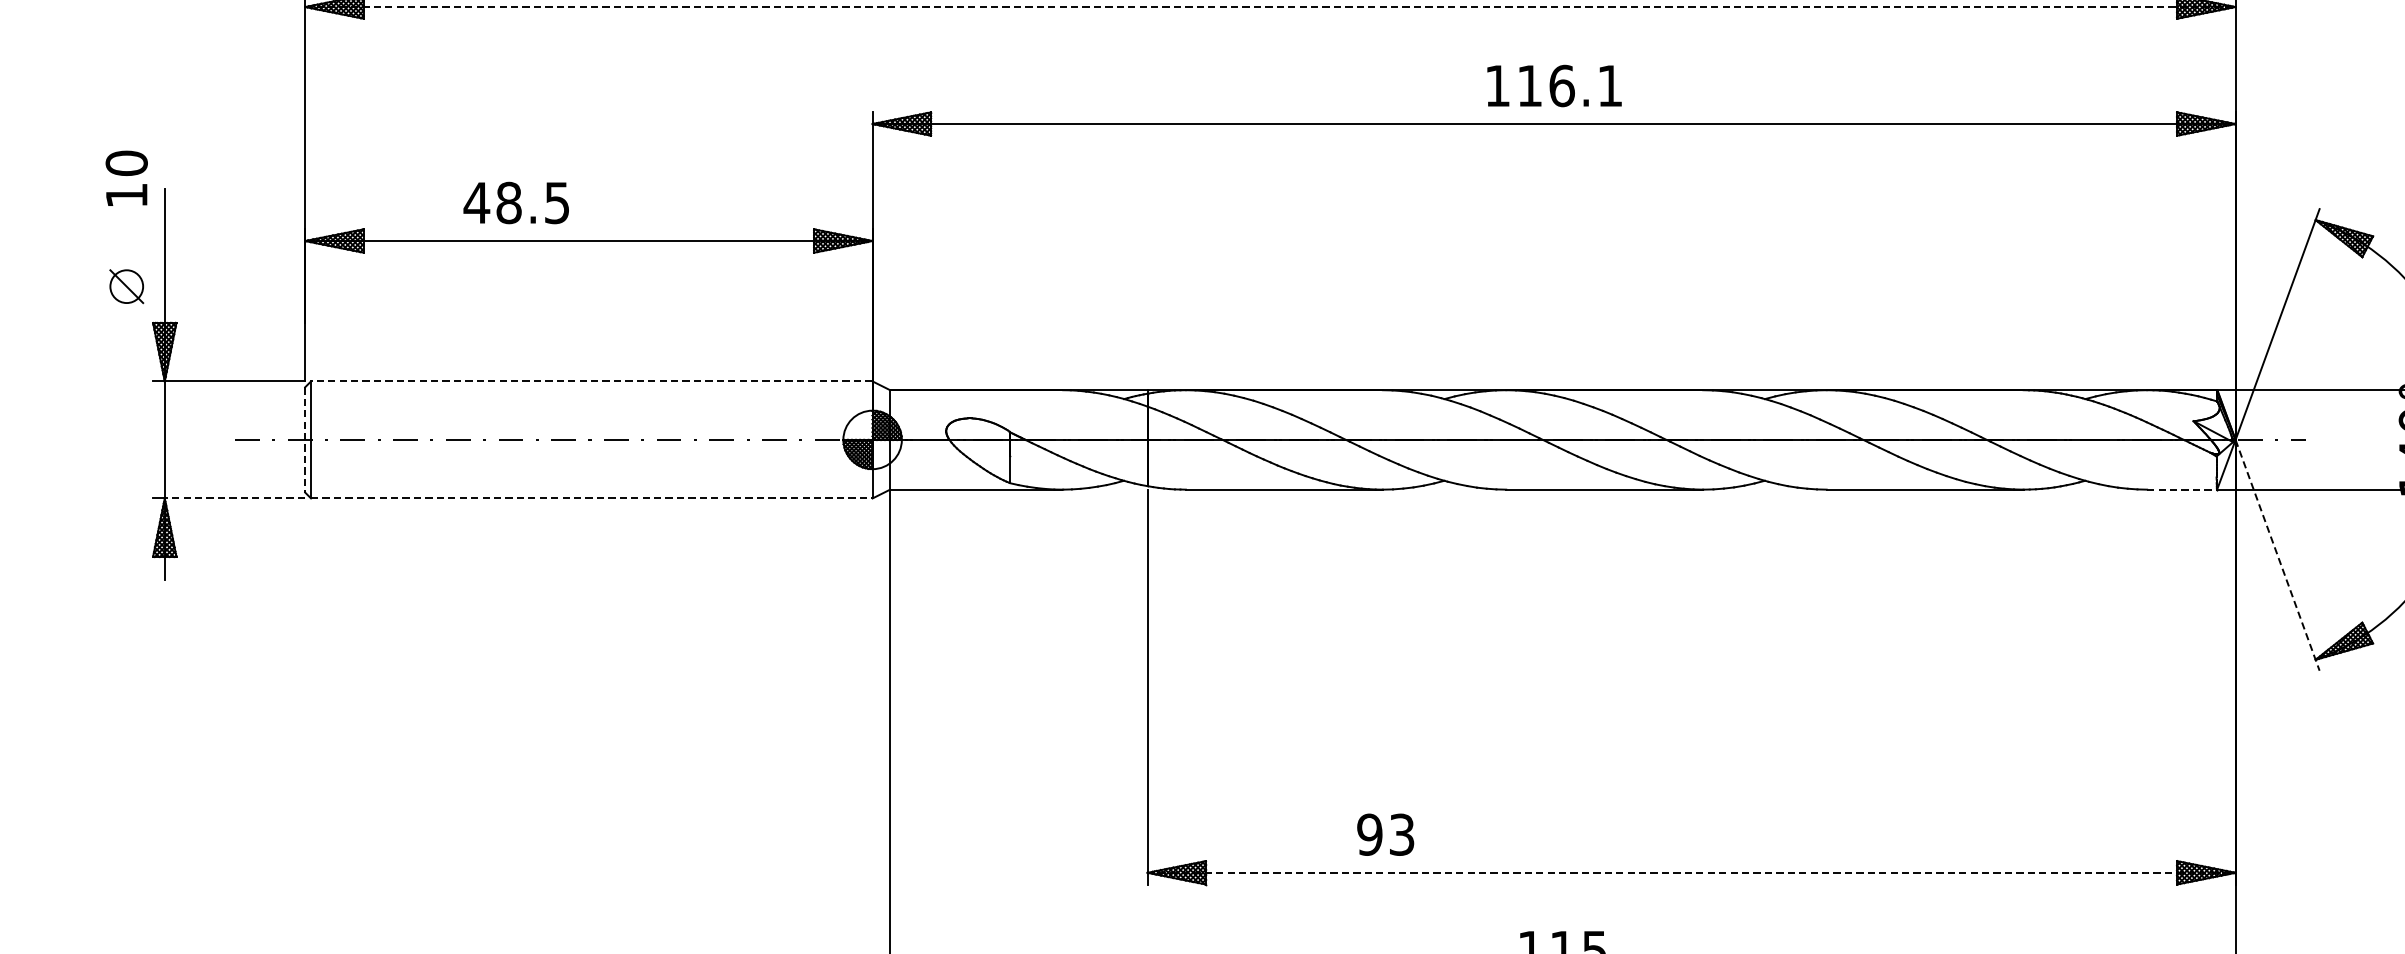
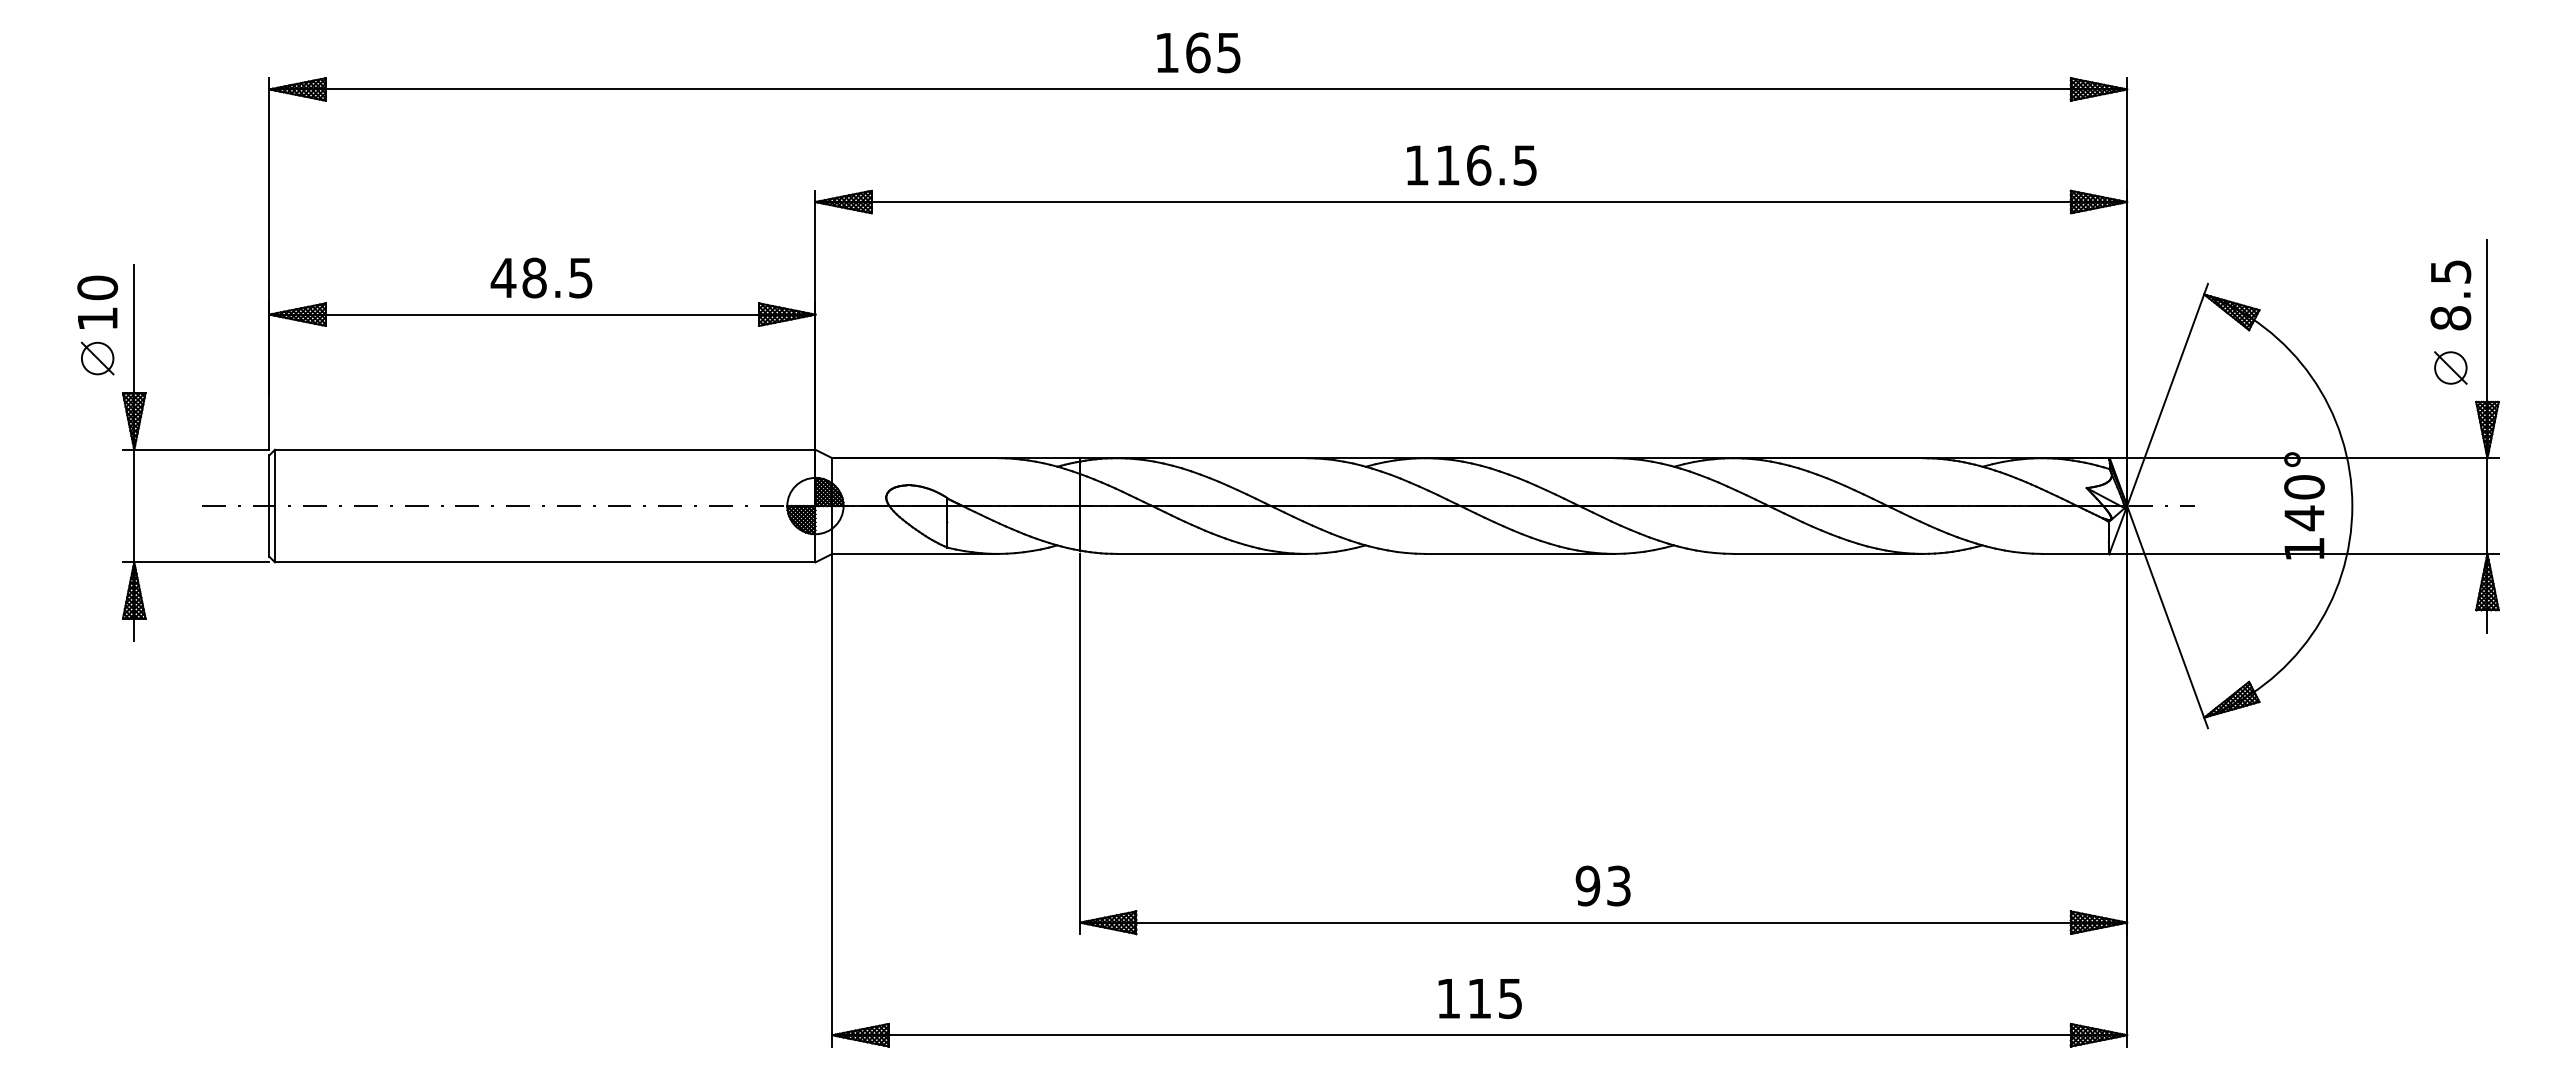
line: (1270, 7) -> (1198, 89), dashed -> solid
text: (1609, 86) -> (1524, 165), 116.1 -> 116.5
text: (126, 177) -> (97, 301), moved
text: (516, 202) -> (541, 277), moved
line: (591, 381) -> (544, 449), dashed -> solid
line: (305, 440) -> (269, 506), dashed -> solid
line: (2181, 489) -> (2075, 553), dashed -> solid
line: (234, 498) -> (201, 562), dashed -> solid
line: (592, 498) -> (545, 562), dashed -> solid
line: (2277, 555) -> (2167, 617), dashed -> solid
text: (1384, 834) -> (1602, 885), moved
line: (1691, 872) -> (1603, 922), dashed -> solid

